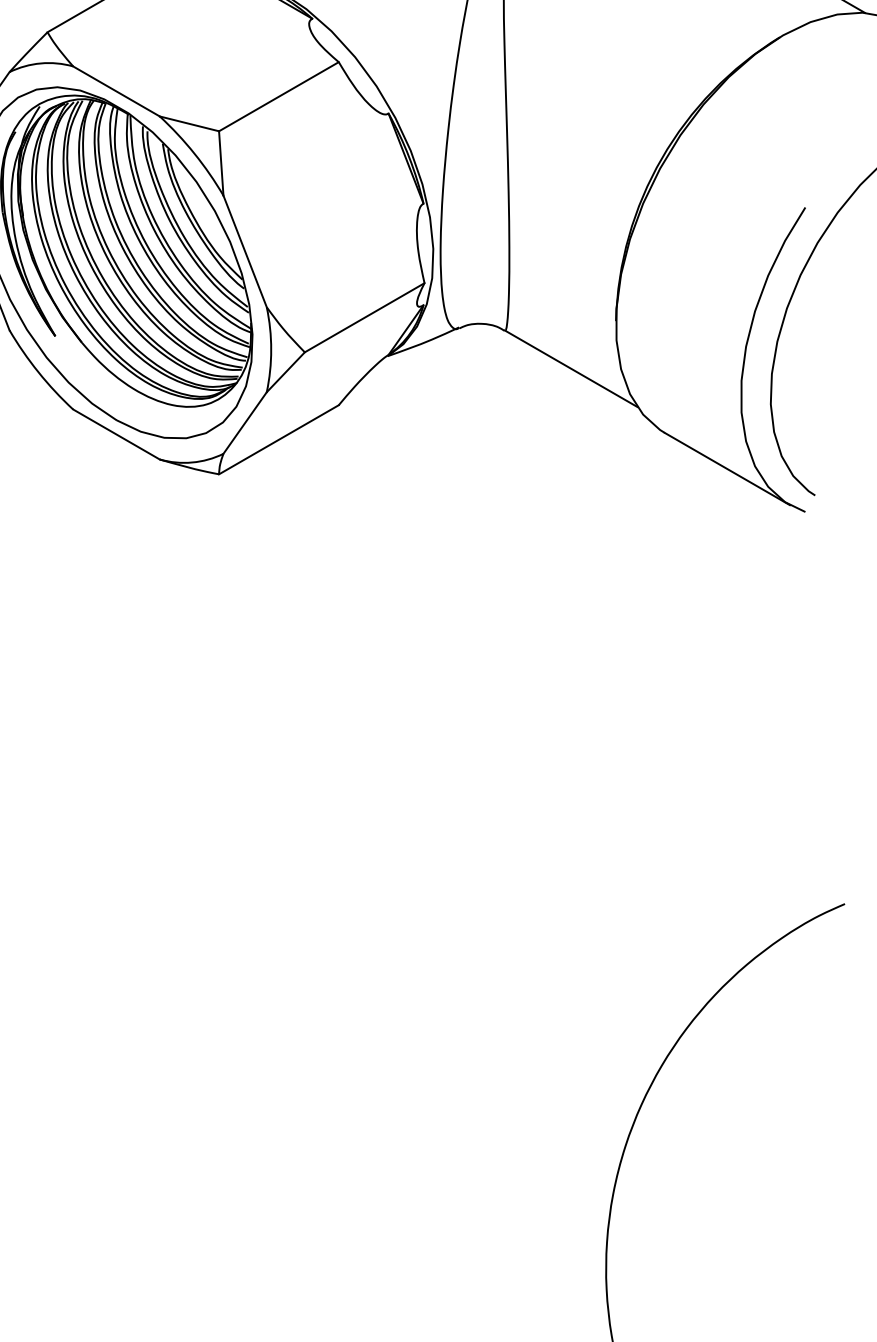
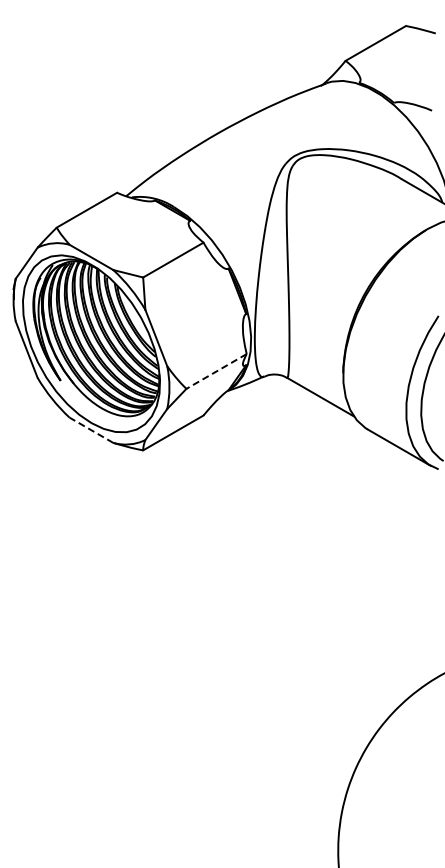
line: (364, 317) -> (216, 371), solid -> dashed
line: (116, 434) -> (91, 430), solid -> dashed

